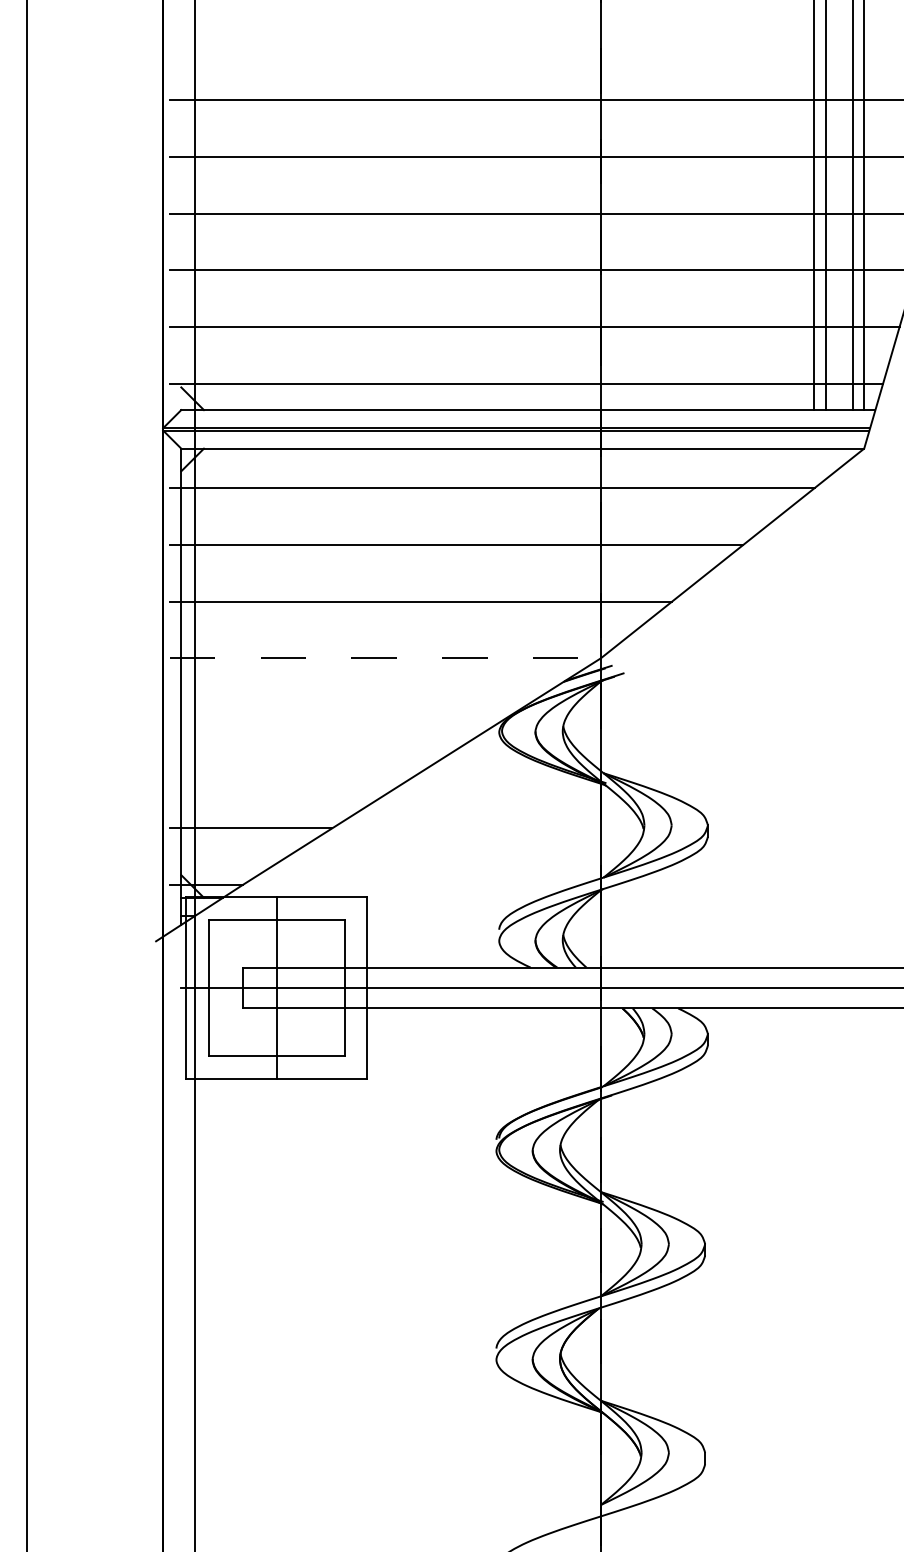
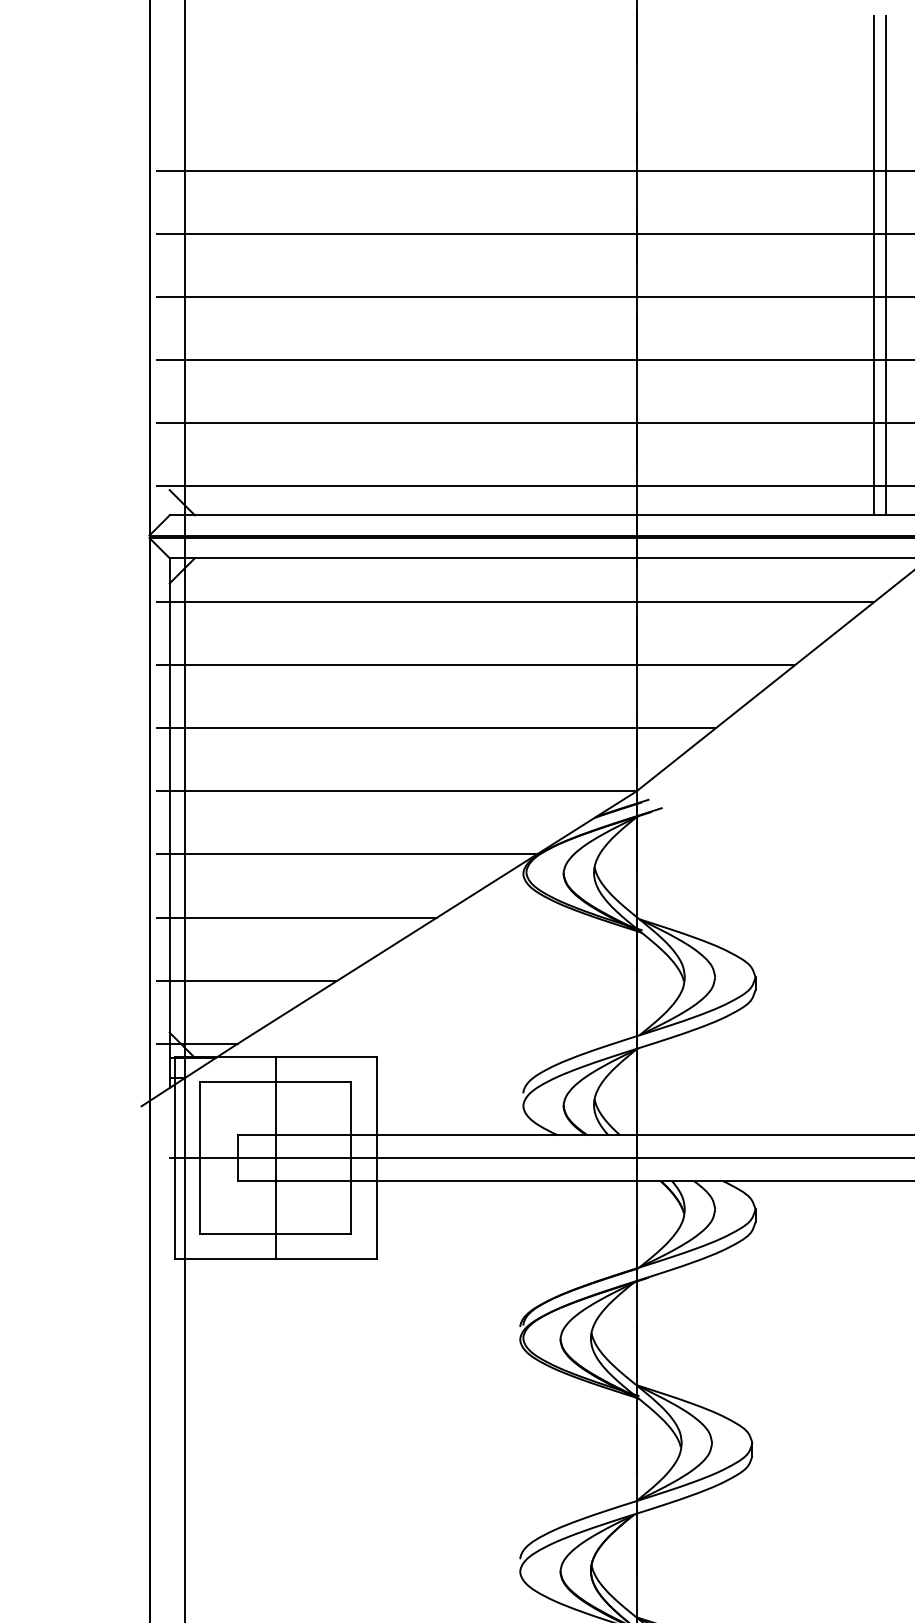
line: (385, 658) -> (396, 791), dashed -> solid
line: (340, 714) -> (346, 853), added
line: (295, 771) -> (296, 917), added

